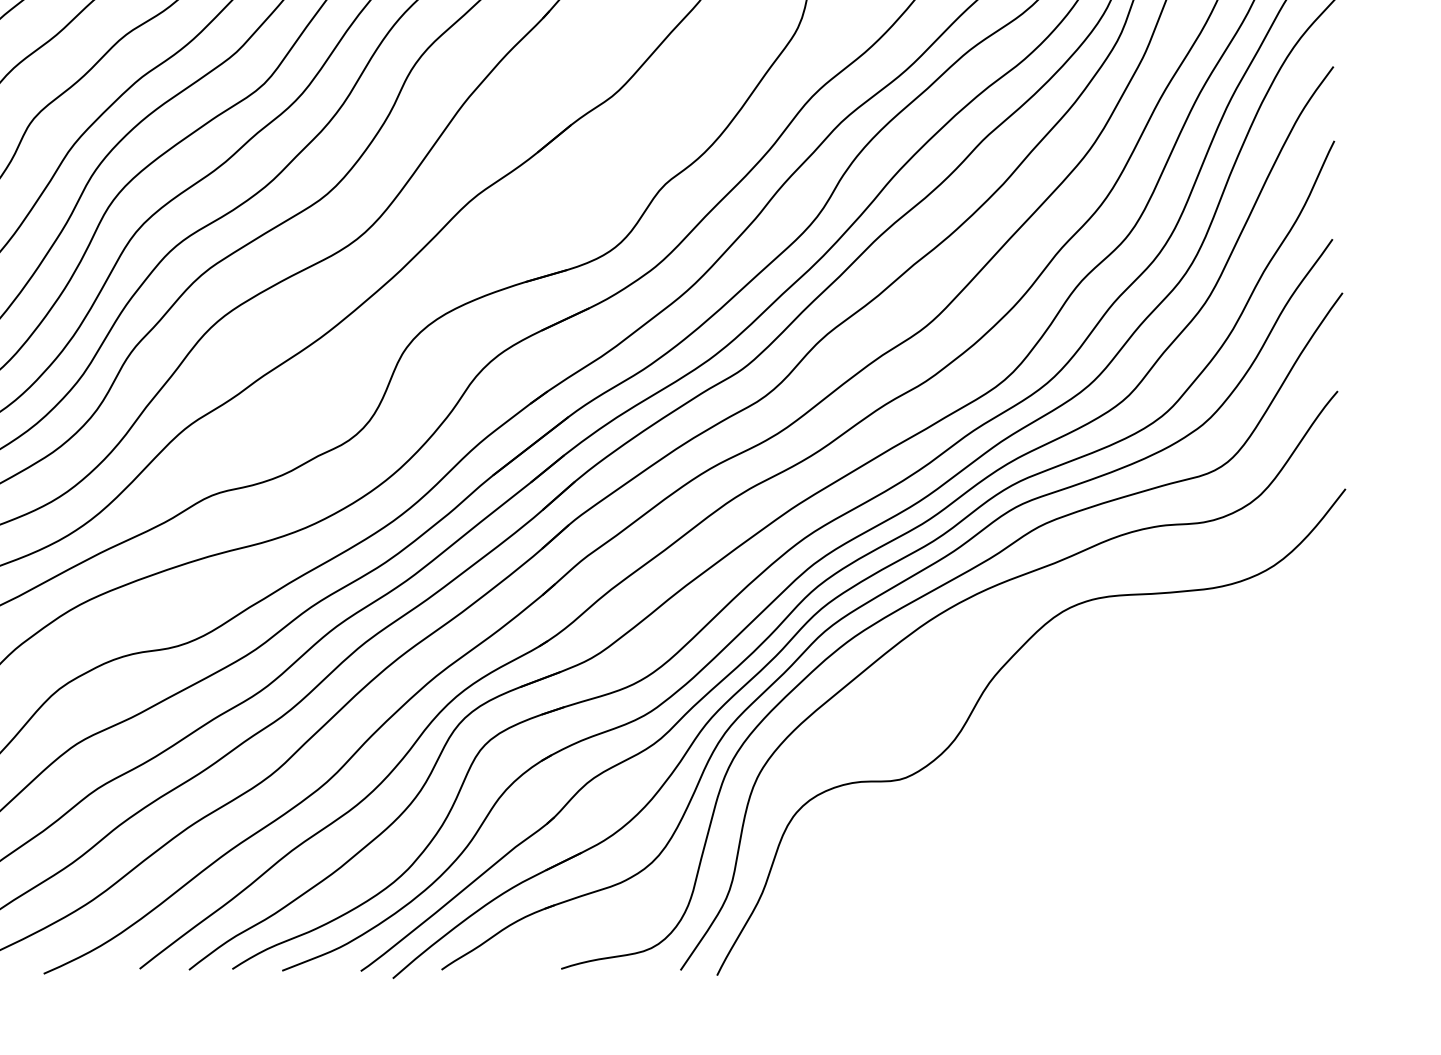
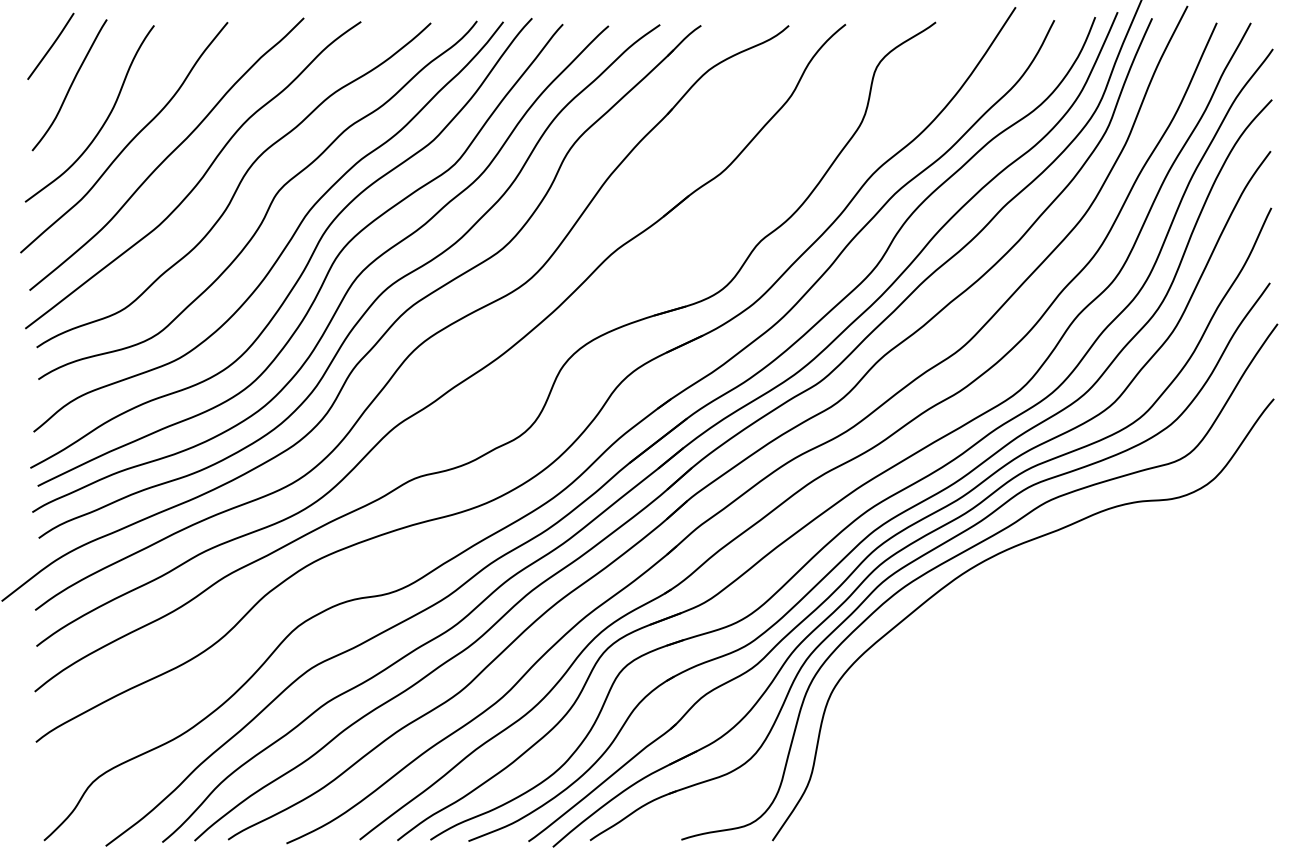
curve: (980, 699) -> (1001, 634), removed

